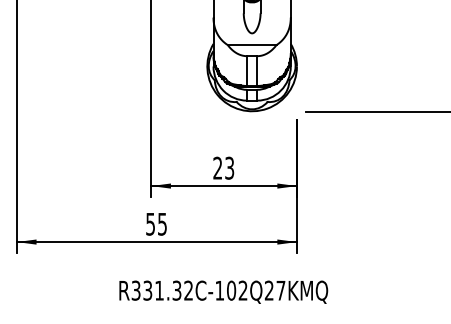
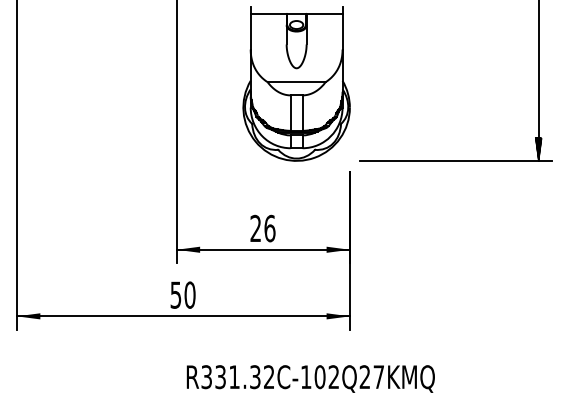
text: (229, 168) -> (269, 228), 23 -> 26
text: (162, 223) -> (189, 294), 55 -> 50
text: (223, 291) -> (310, 378), moved

